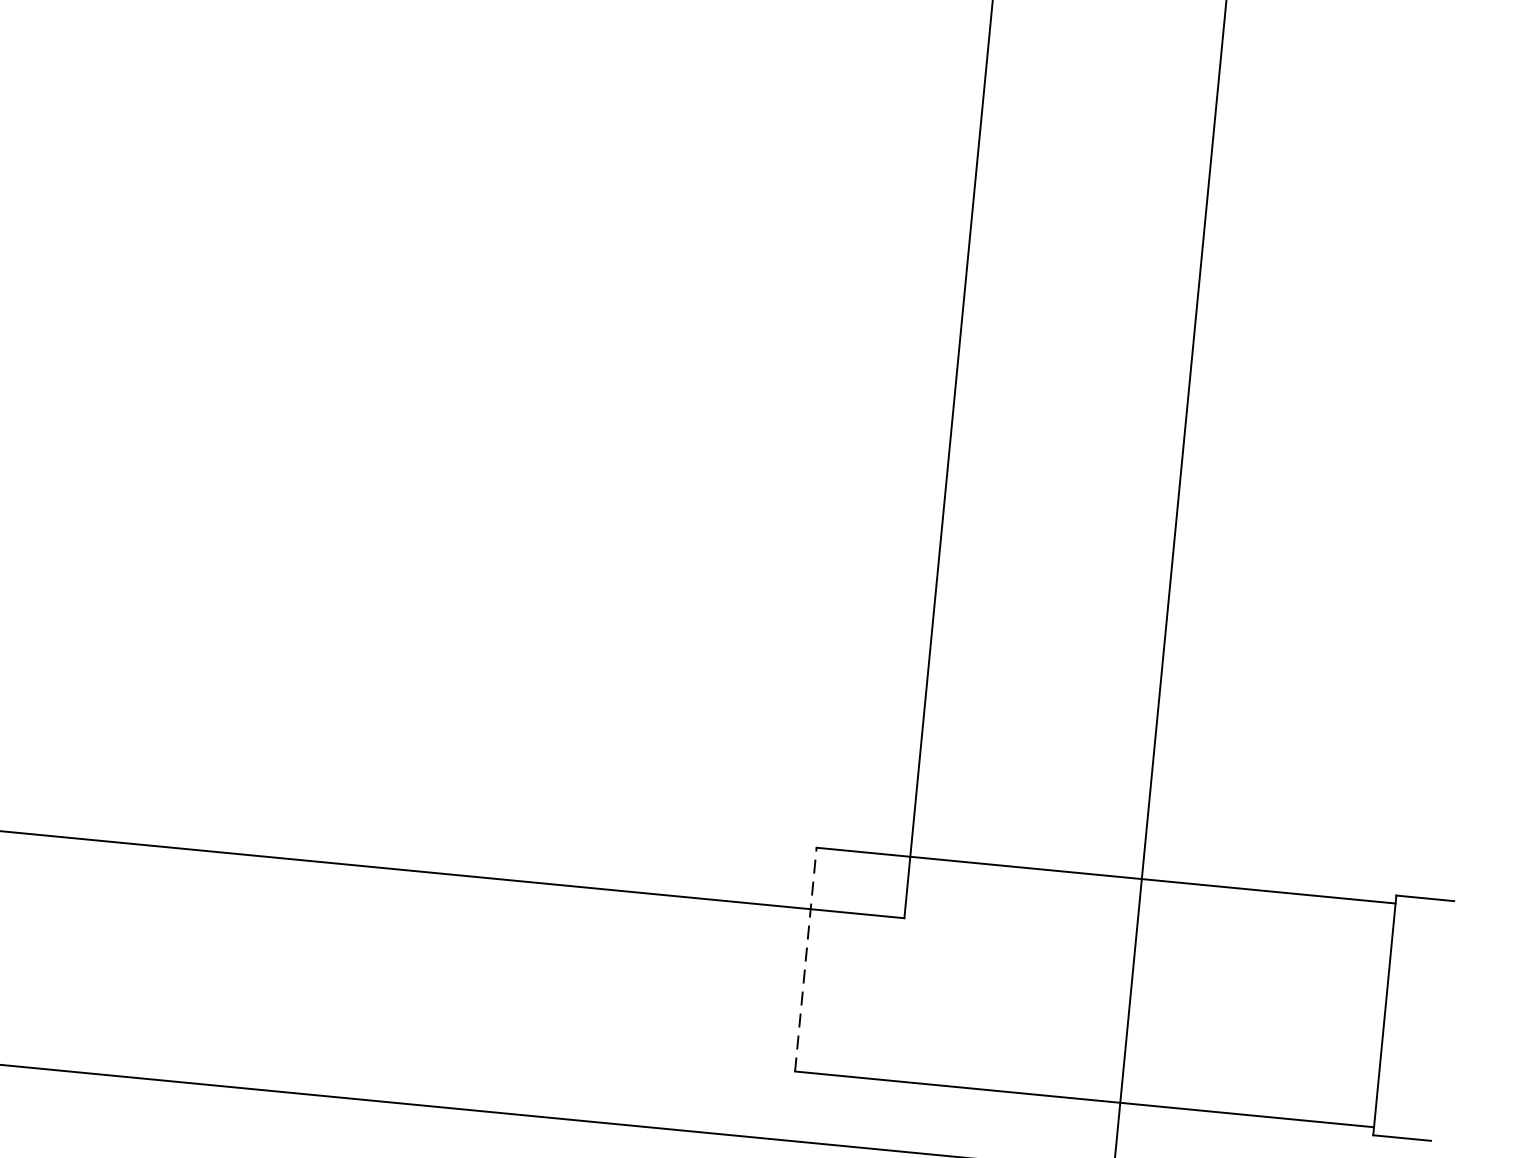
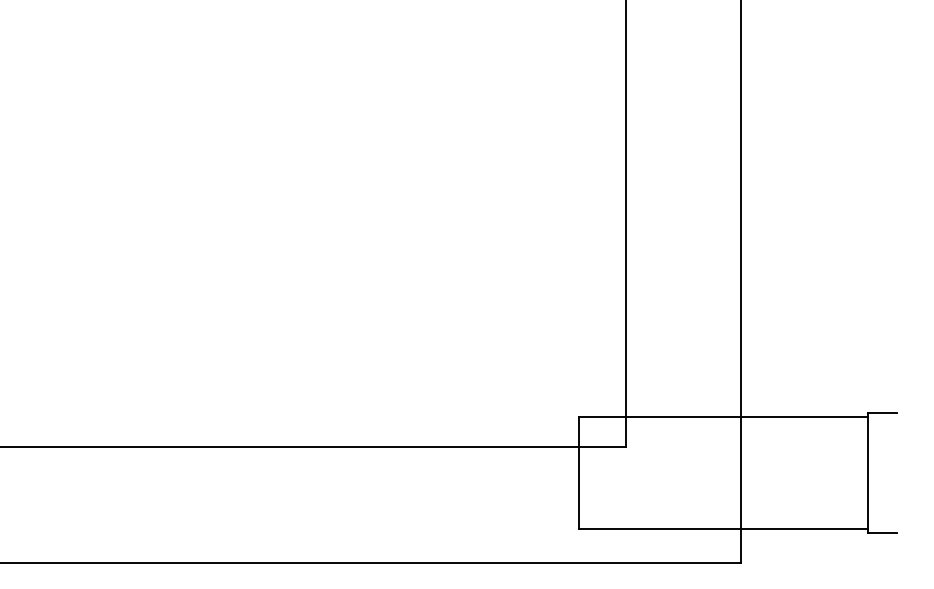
line: (805, 959) -> (578, 472), dashed -> solid

